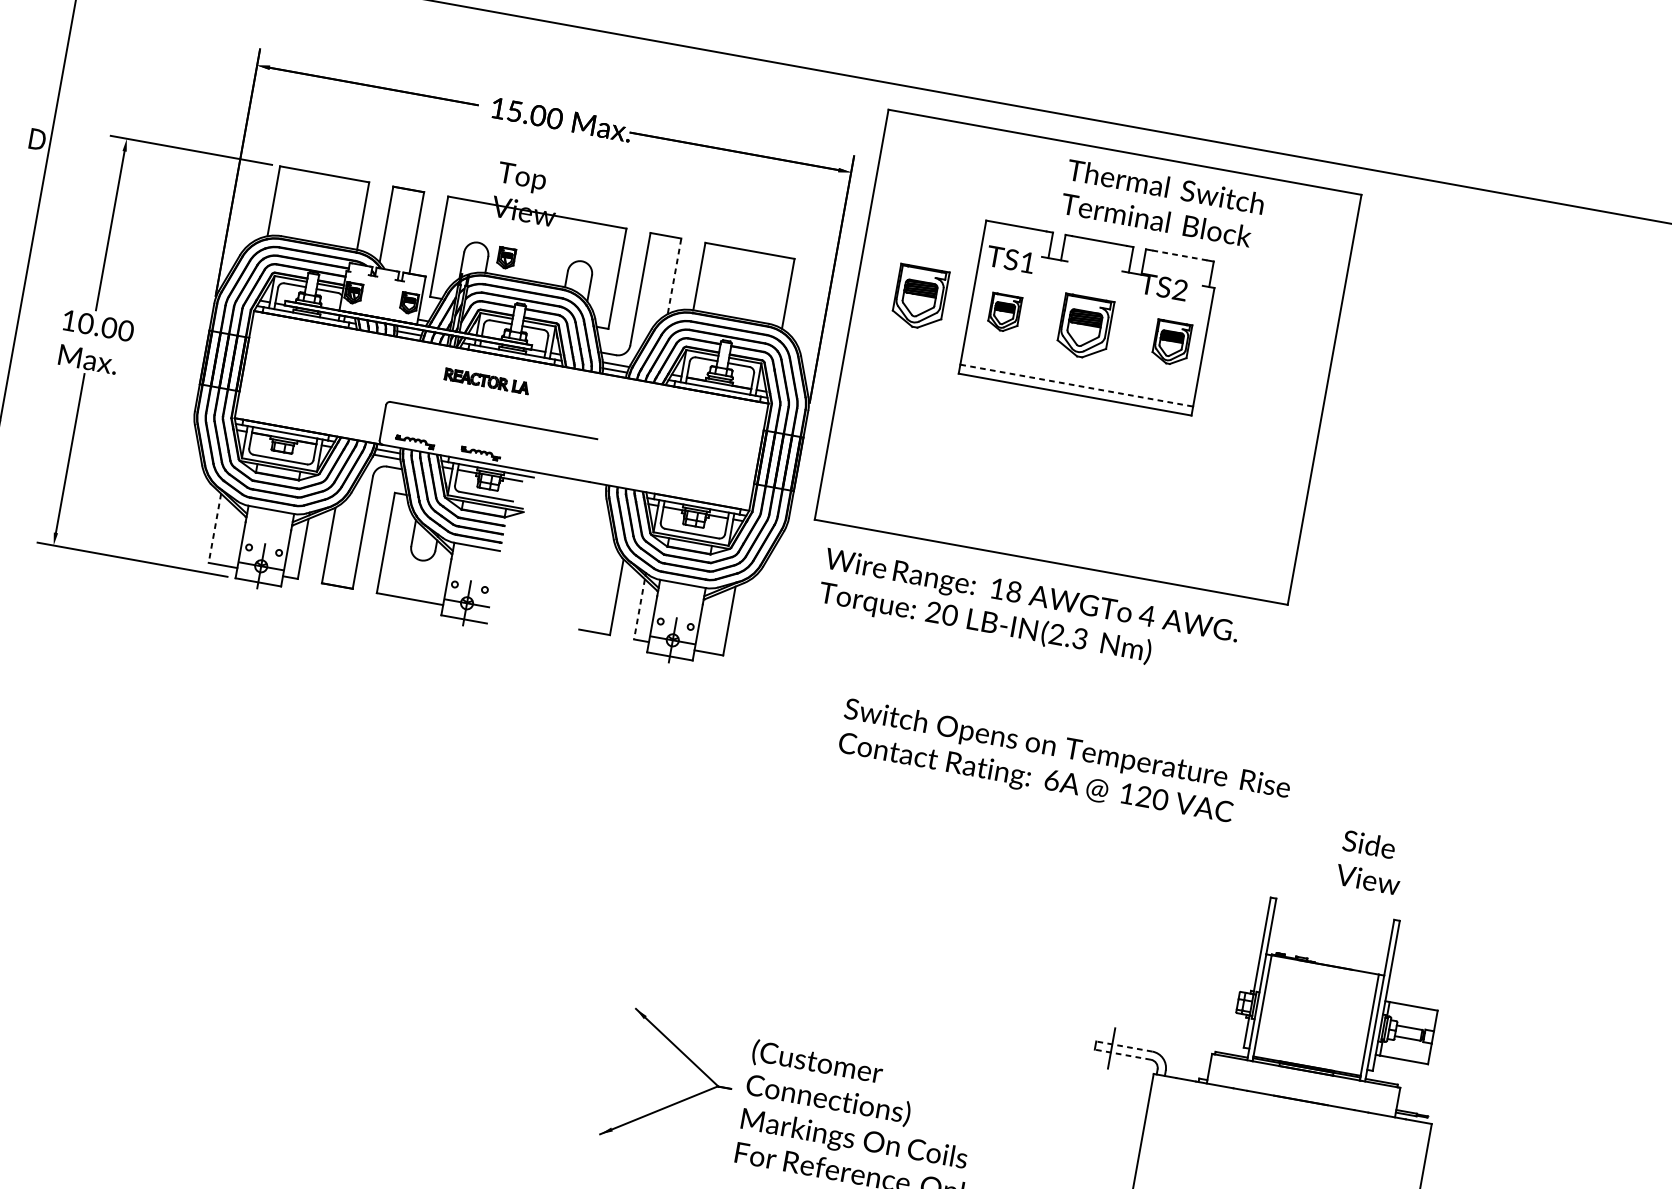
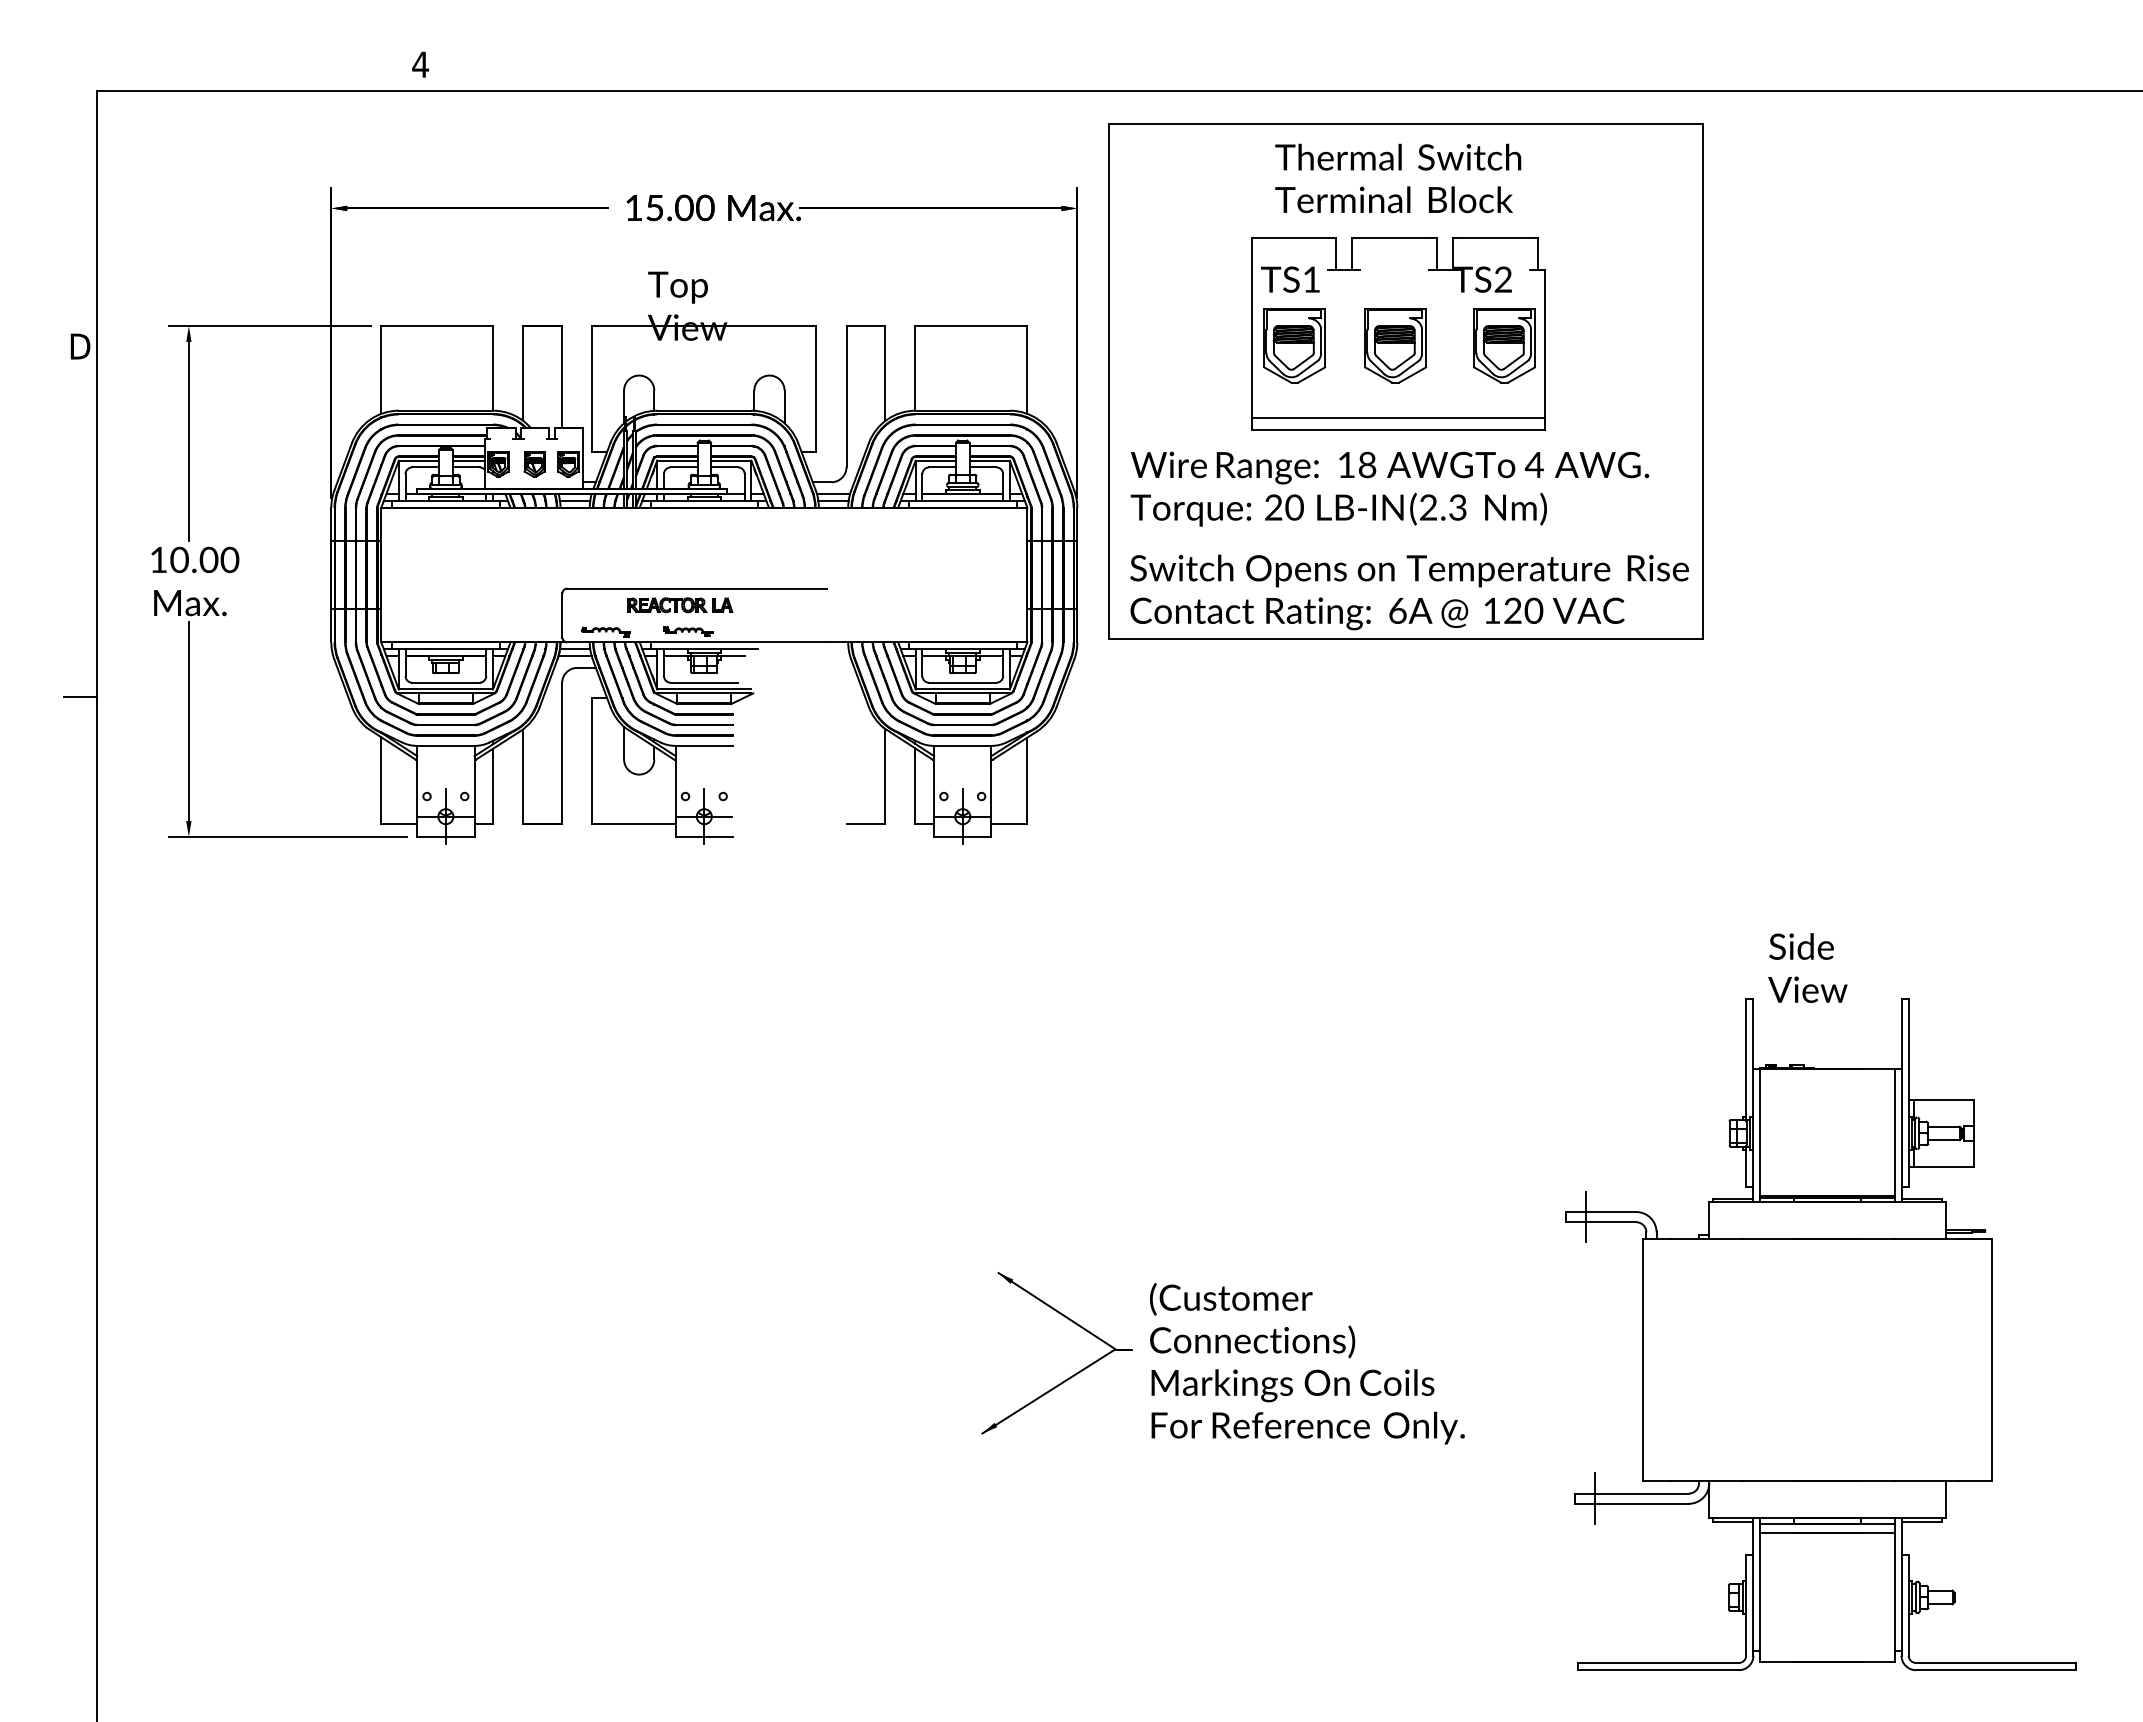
text: (1163, 203) -> (1398, 178), moved
line: (1179, 255) -> (1494, 237), dashed -> solid
part: (506, 258) -> (534, 464), moved
line: (674, 275) -> (885, 372), dashed -> solid
part: (920, 297) -> (1188, 345), removed
part: (1004, 312) -> (1294, 345), size x1.67
part: (1171, 342) -> (1504, 345), size x1.43
part: (487, 381) -> (680, 605), moved
line: (1076, 385) -> (1398, 418), dashed -> solid
line: (214, 529) -> (381, 781), dashed -> solid
line: (639, 609) -> (915, 786), dashed -> solid
text: (1028, 613) -> (1389, 488), moved
text: (1064, 767) -> (1409, 592), moved
text: (1370, 861) -> (1807, 967), moved
line: (1123, 1046) -> (1600, 1212), dashed -> solid
line: (1122, 1054) -> (1600, 1222), dashed -> solid

